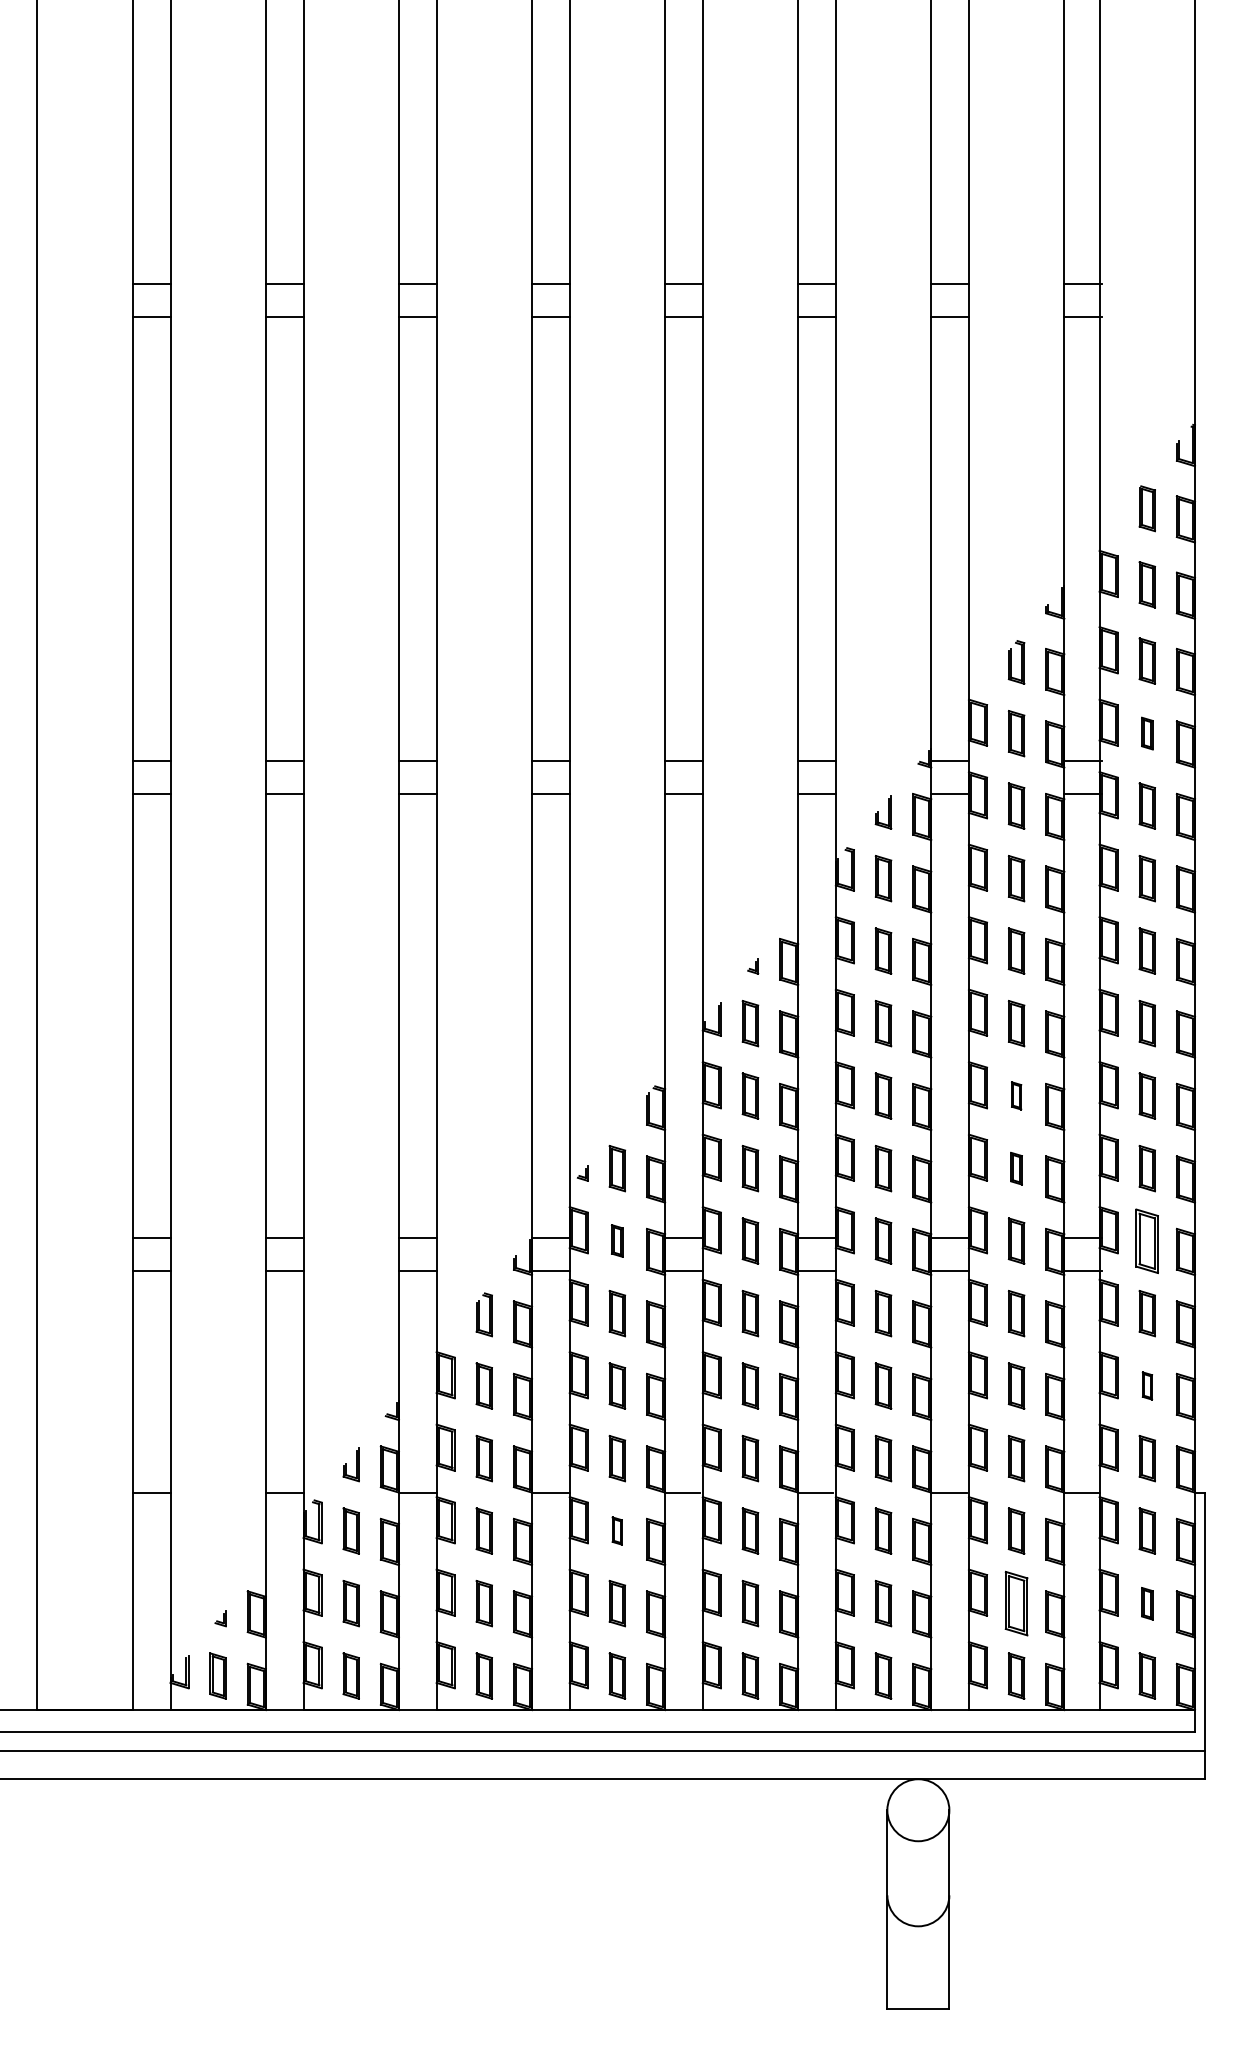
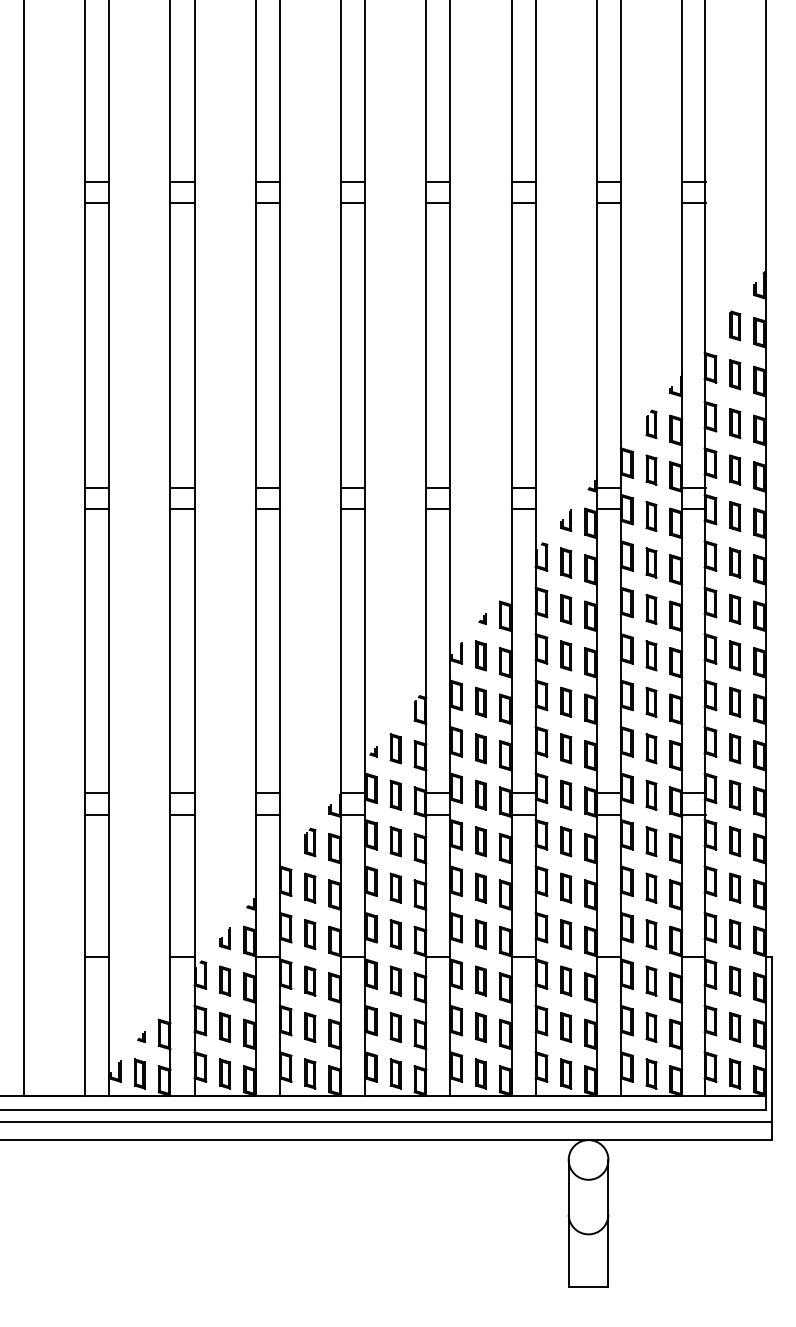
part: (1147, 732) -> (735, 469), size x1.43
part: (1016, 1094) -> (651, 701), size x1.67
part: (1016, 1168) -> (651, 748), size x1.43
part: (617, 1239) -> (395, 794), size x1.43
part: (1147, 1239) -> (735, 794), size x0.71
part: (1147, 1385) -> (735, 887), size x1.67
part: (617, 1530) -> (395, 980), size x1.67
part: (1016, 1603) -> (651, 1027), size x0.71
part: (1147, 1603) -> (735, 1027), size x1.43

